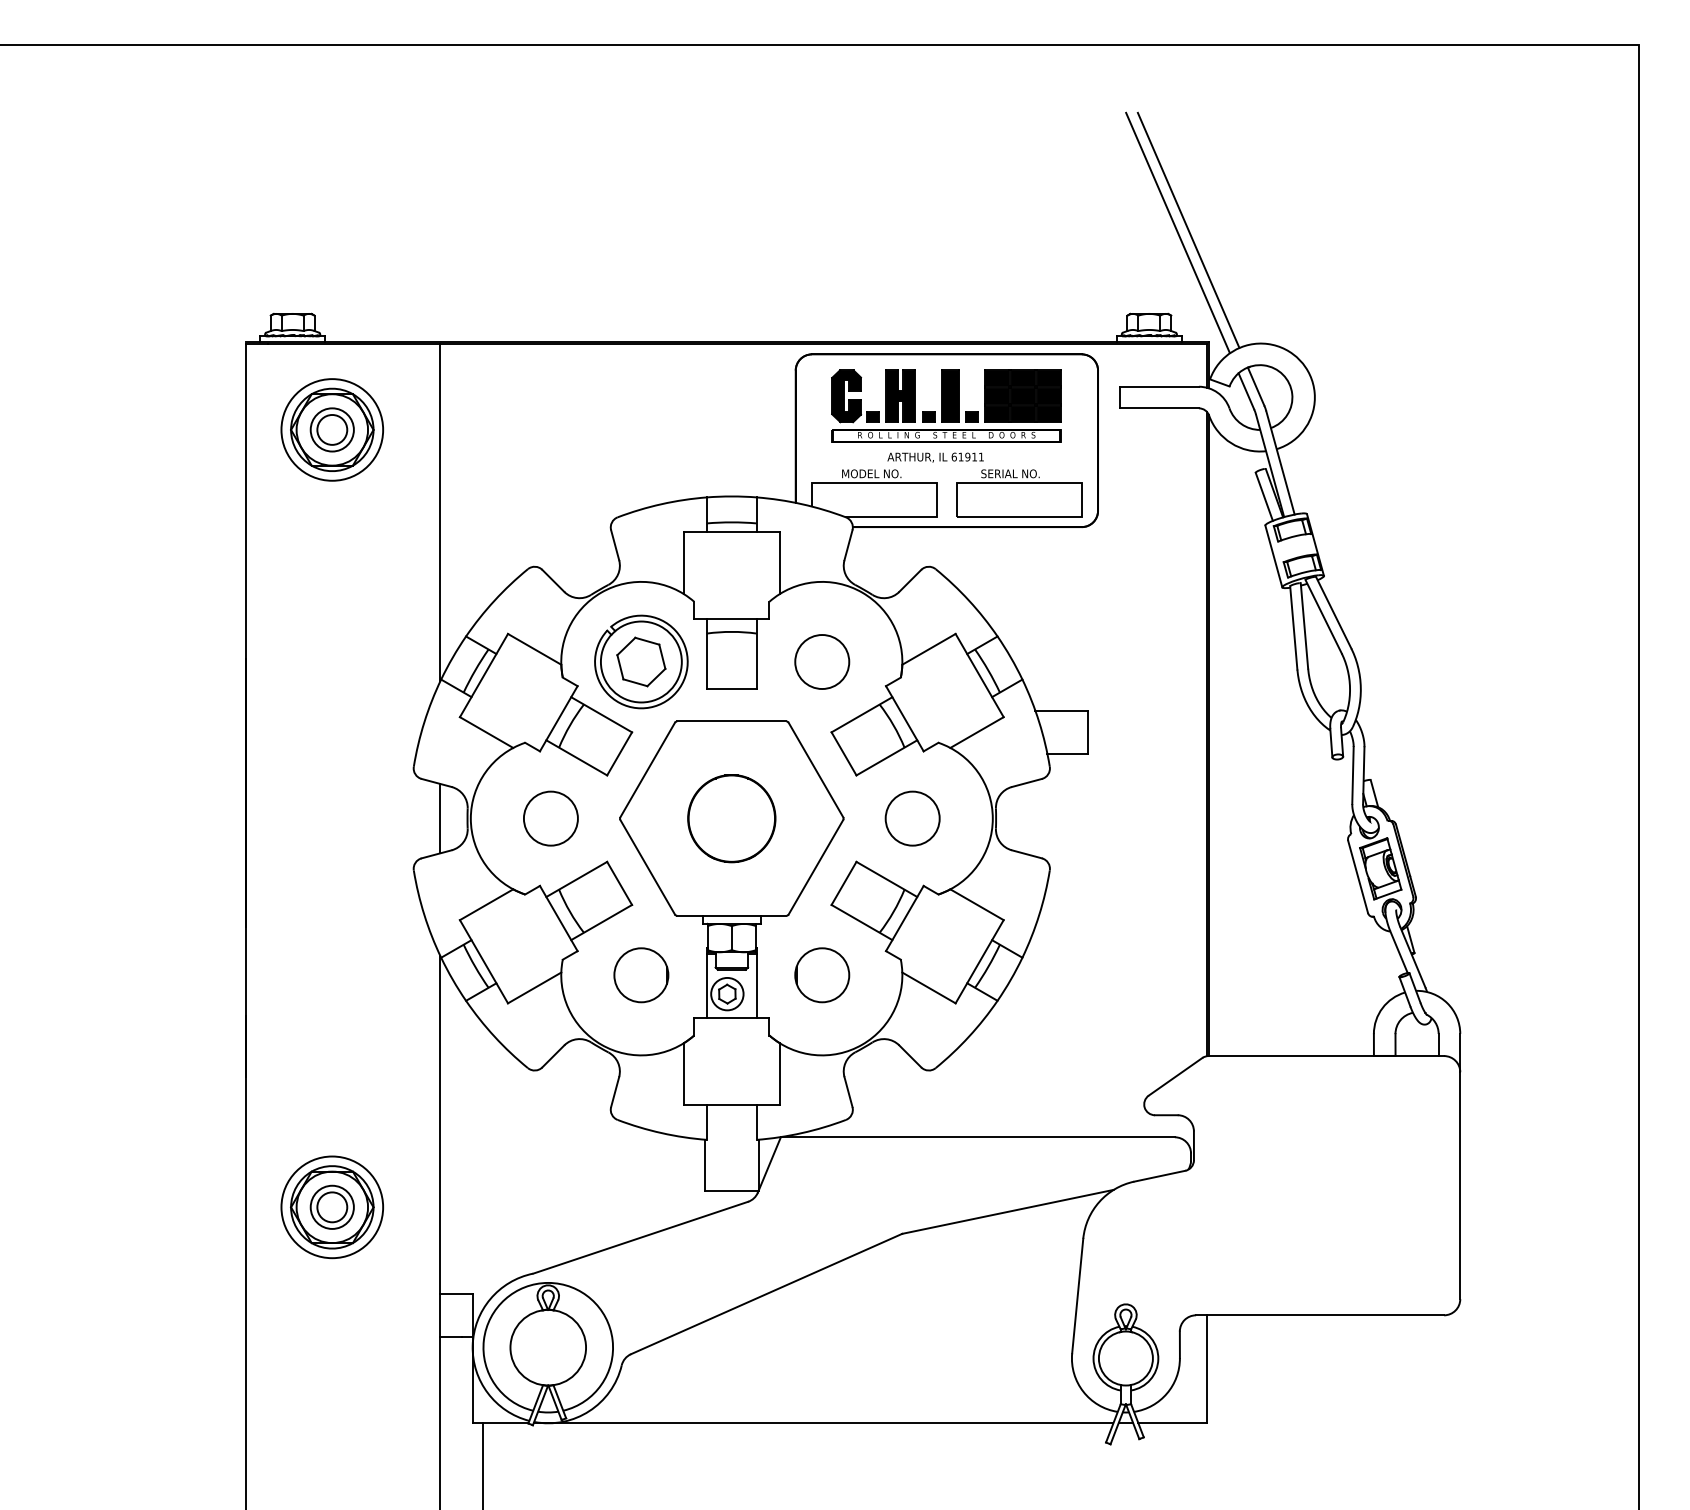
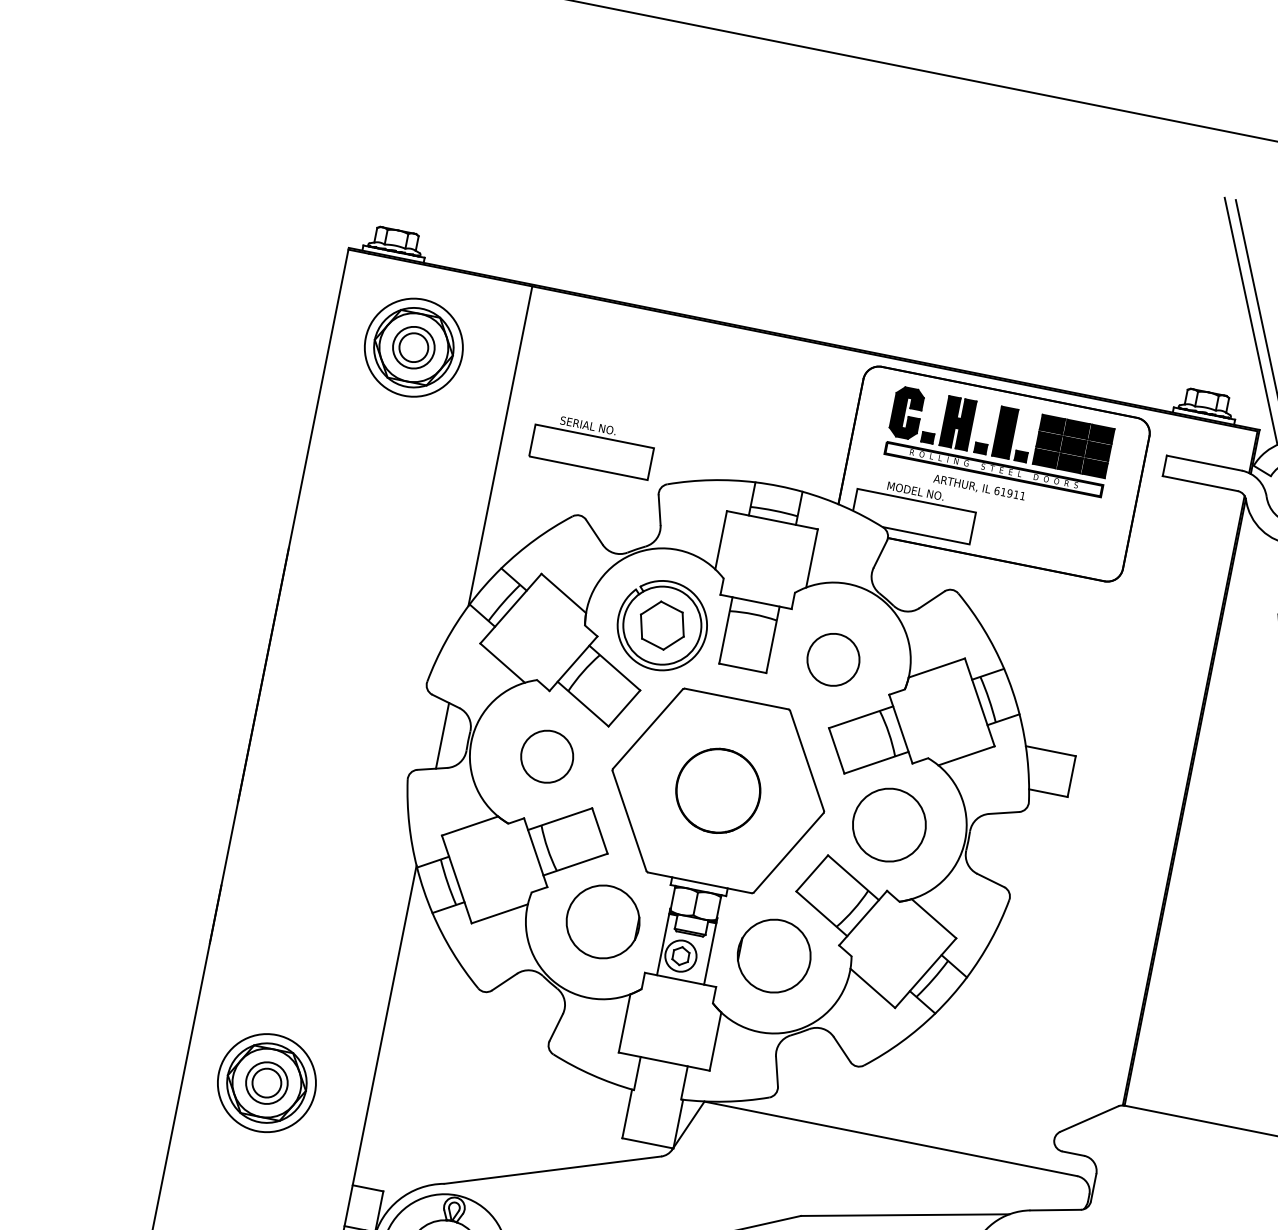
part: (1019, 493) -> (593, 446), moved
circle: (912, 818) -> (889, 824), size x1.4
part: (641, 975) -> (603, 922), size x1.4
part: (822, 975) -> (774, 956), size x1.4

